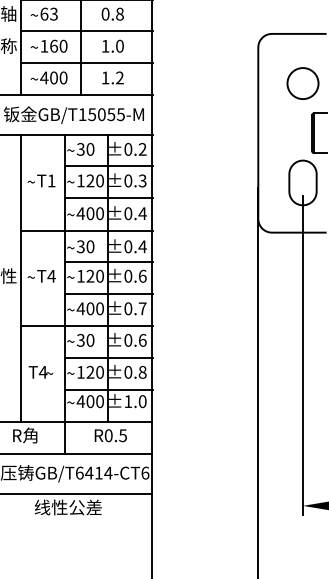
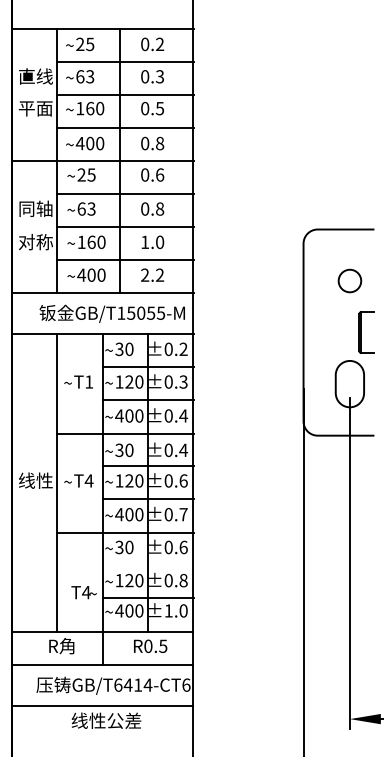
text: (105, 77) -> (145, 274), 1.2 -> 2.2
circle: (302, 83) -> (349, 280), size x0.7
line: (108, 357) -> (148, 565), removed
text: (40, 372) -> (83, 592), moved

